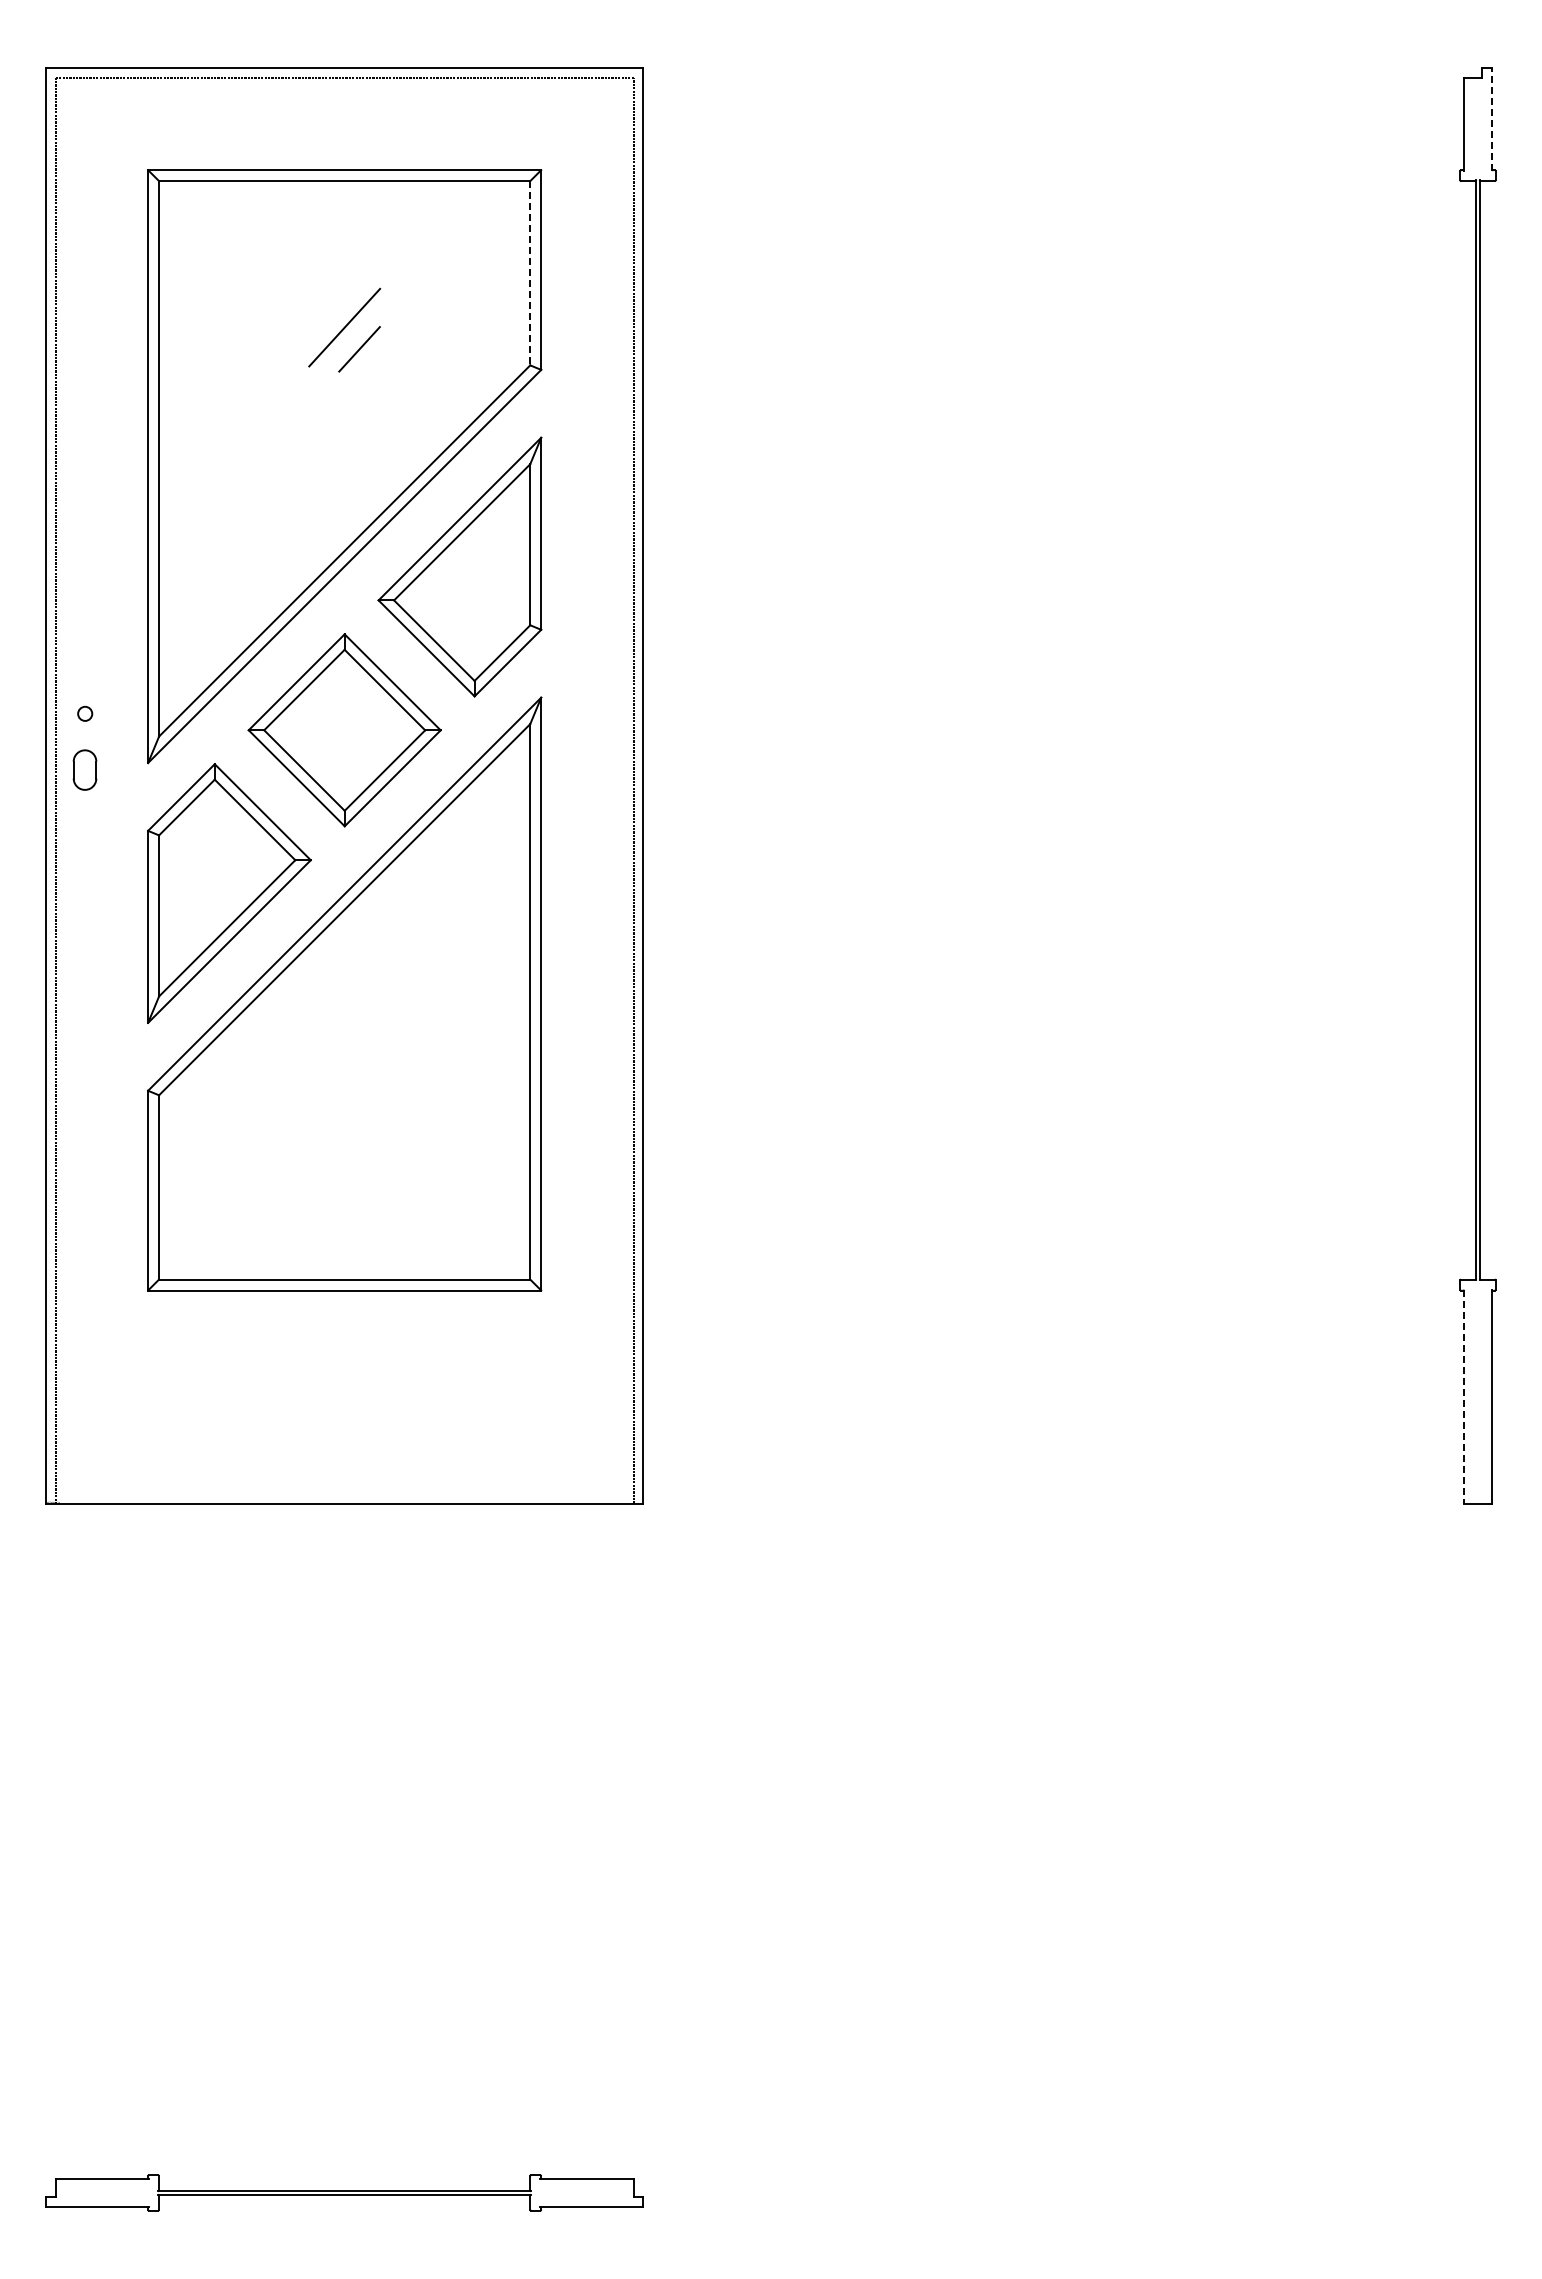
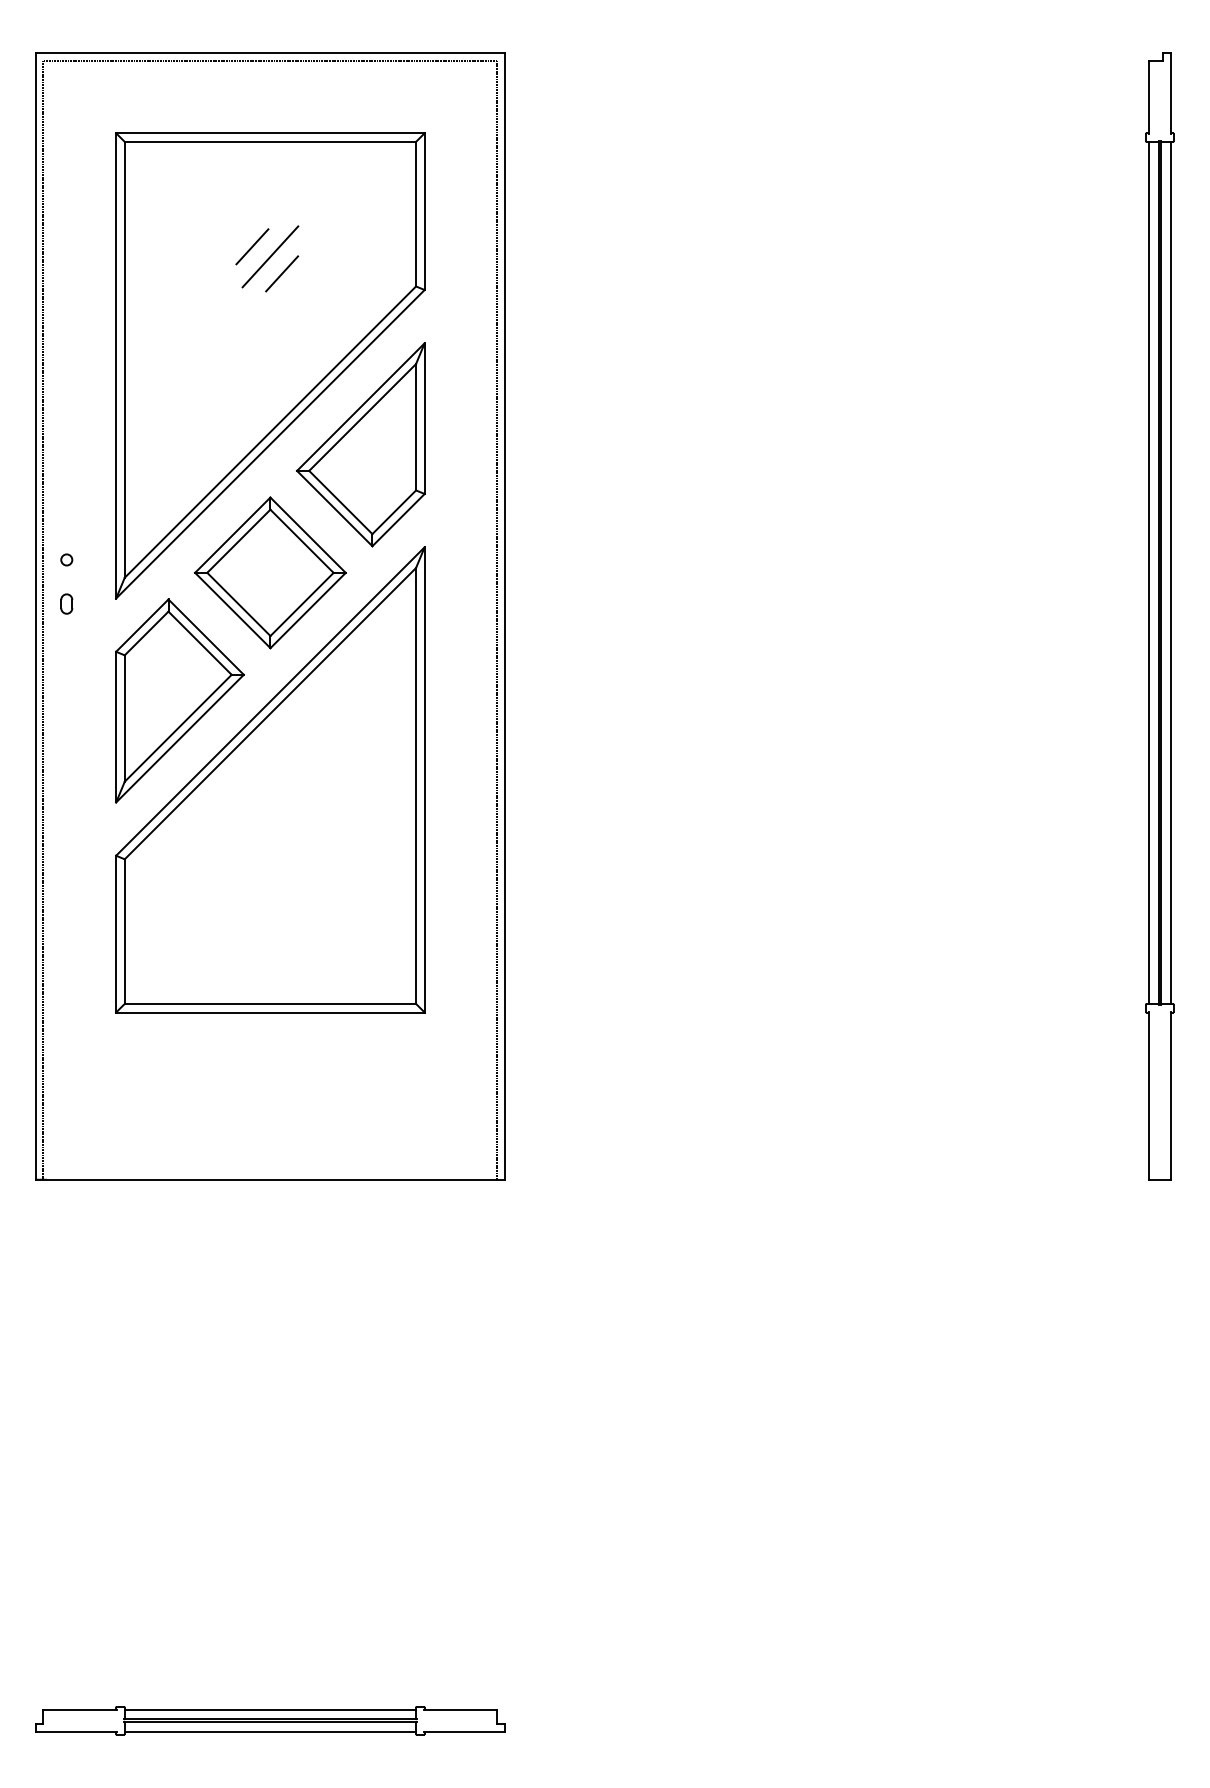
line: (1492, 119) -> (1171, 93), dashed -> solid
line: (530, 273) -> (416, 214), dashed -> solid
line: (321, 314) -> (252, 246), added
line: (1463, 730) -> (1148, 573), added
line: (1492, 730) -> (1171, 573), added
part: (85, 769) -> (67, 603), size x0.62
line: (1463, 1396) -> (1148, 1095), dashed -> solid
line: (344, 2178) -> (270, 1709), added
line: (344, 2207) -> (270, 1732), added

